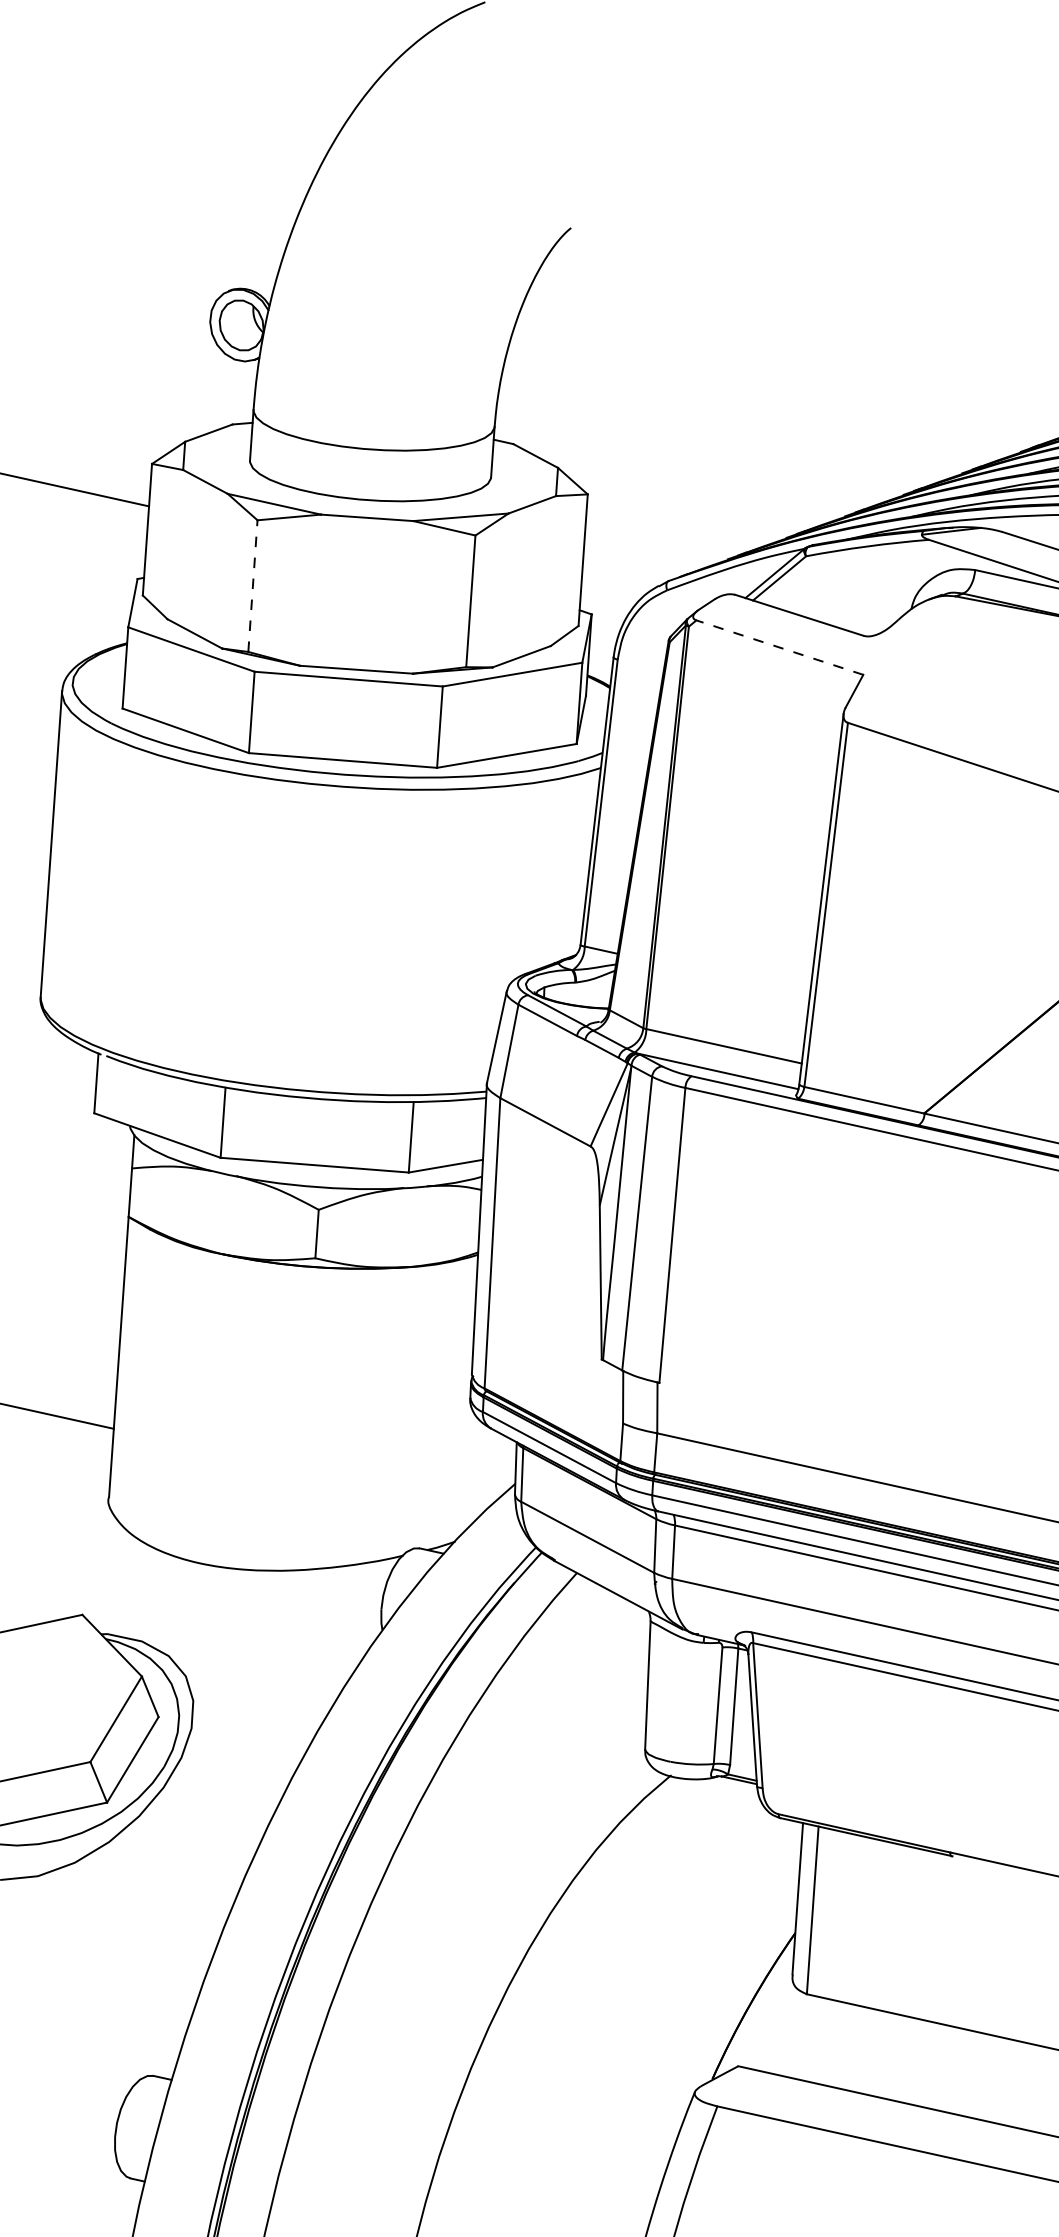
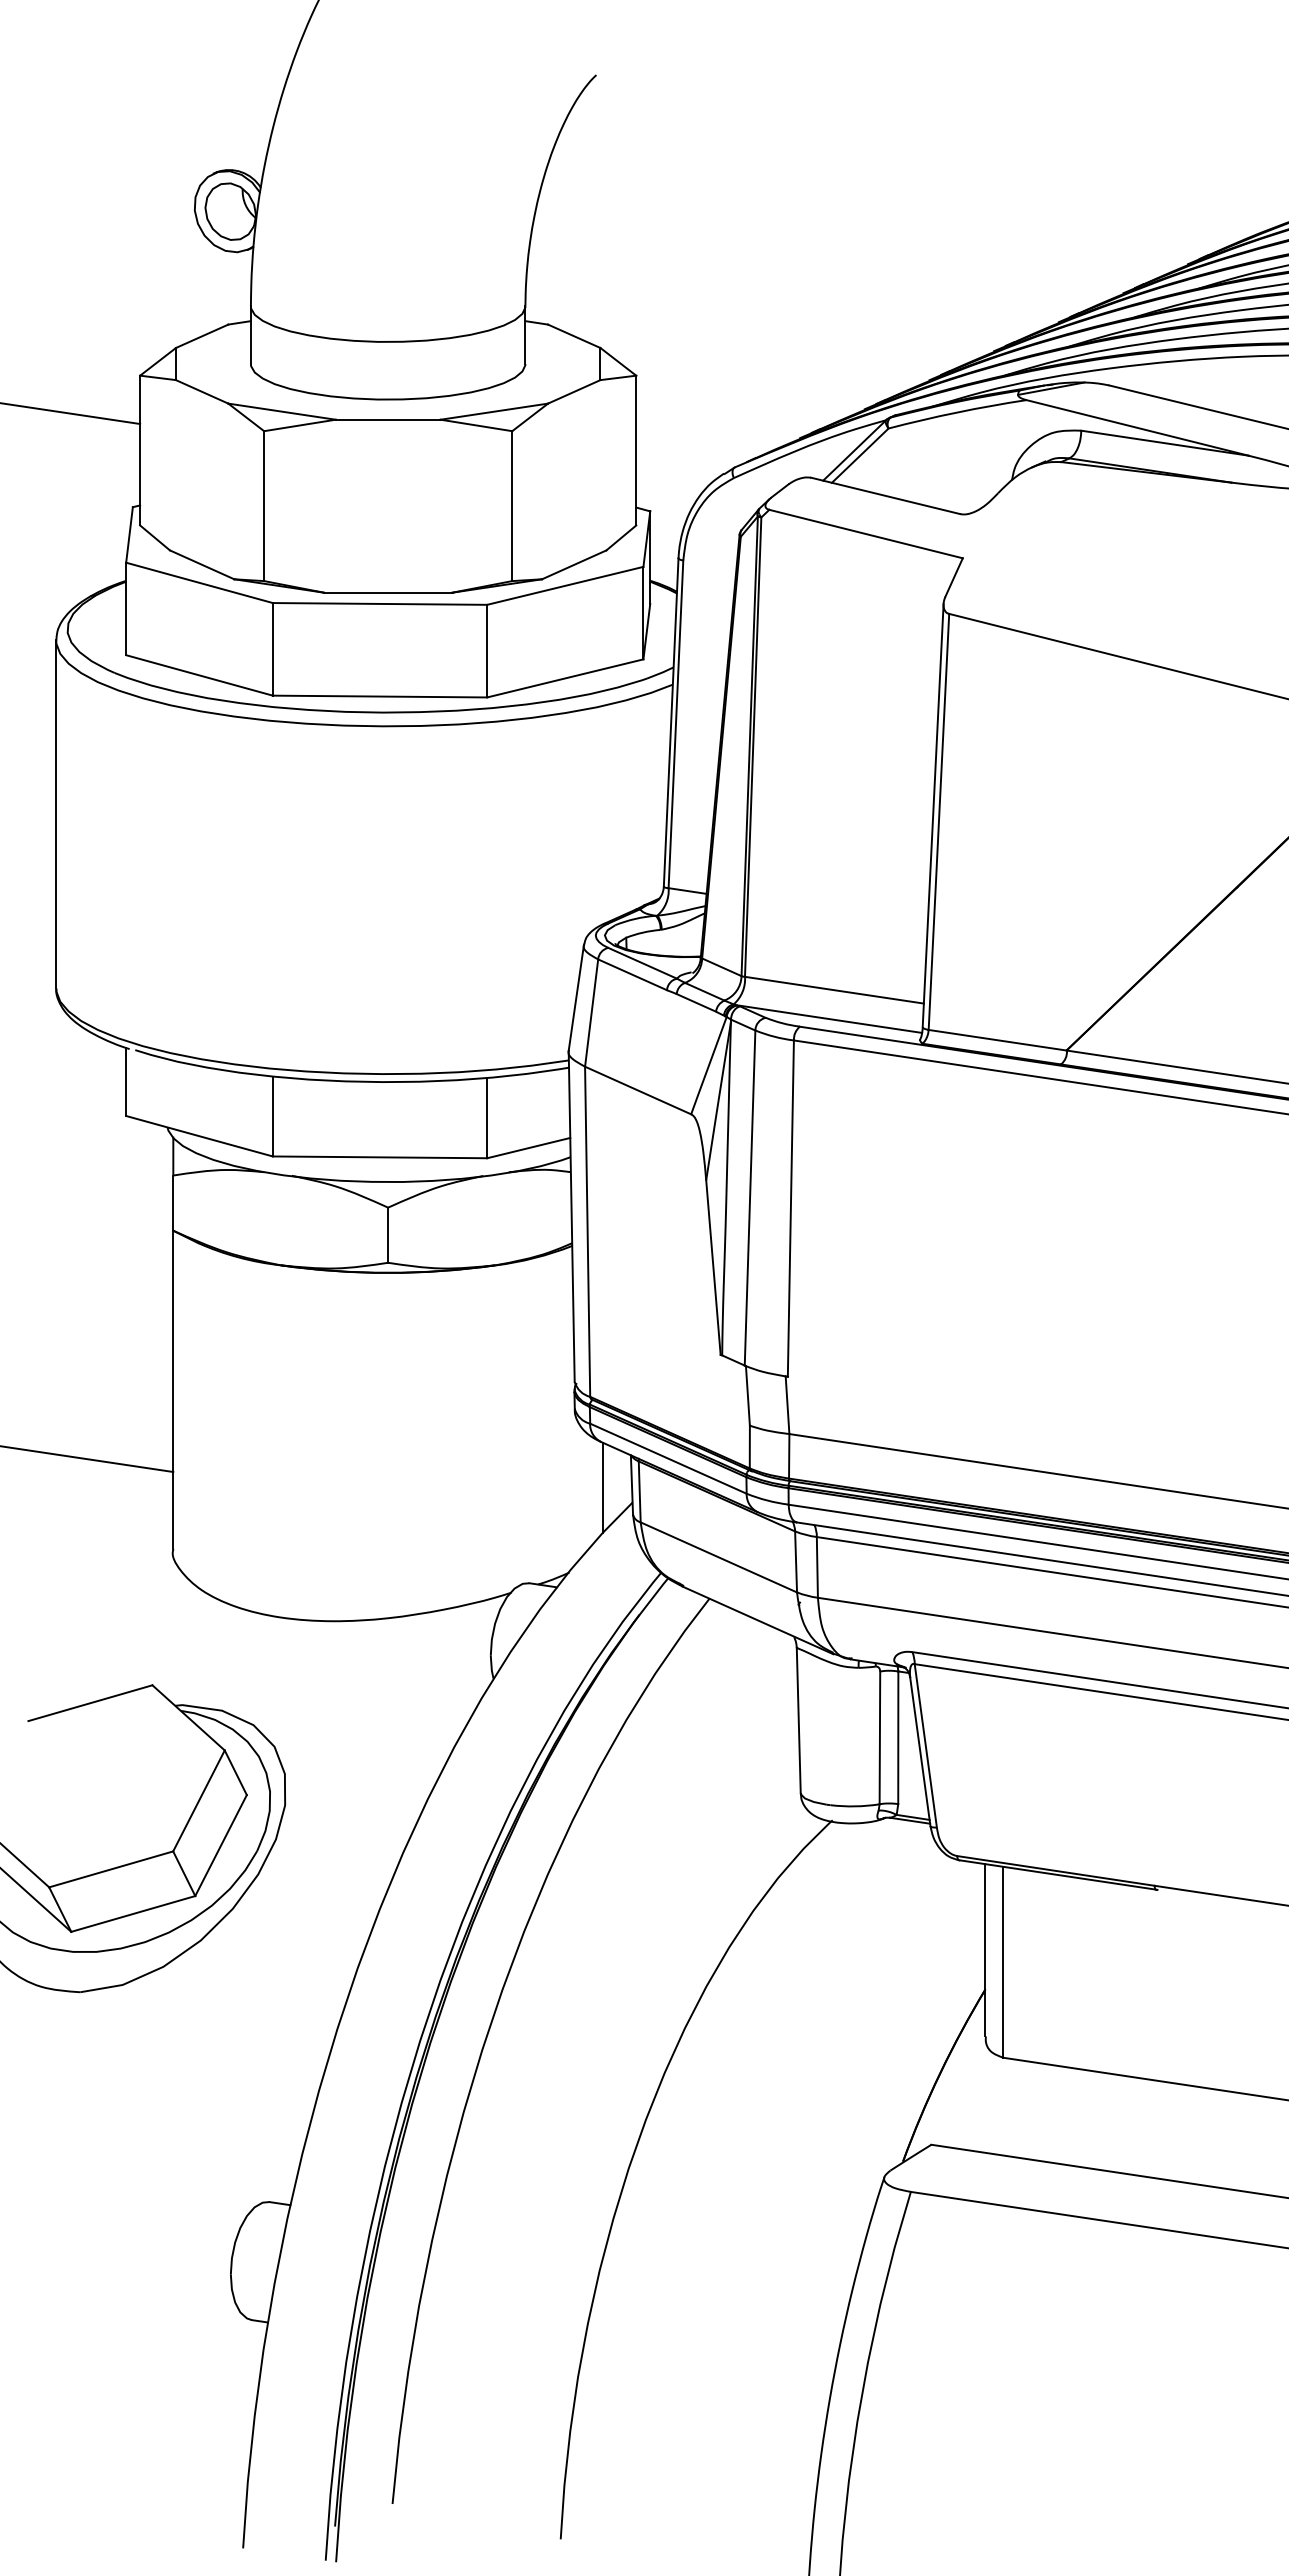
line: (253, 586) -> (264, 506), dashed -> solid
line: (780, 648) -> (866, 534), dashed -> solid
line: (489, 1468) -> (602, 1487), added

